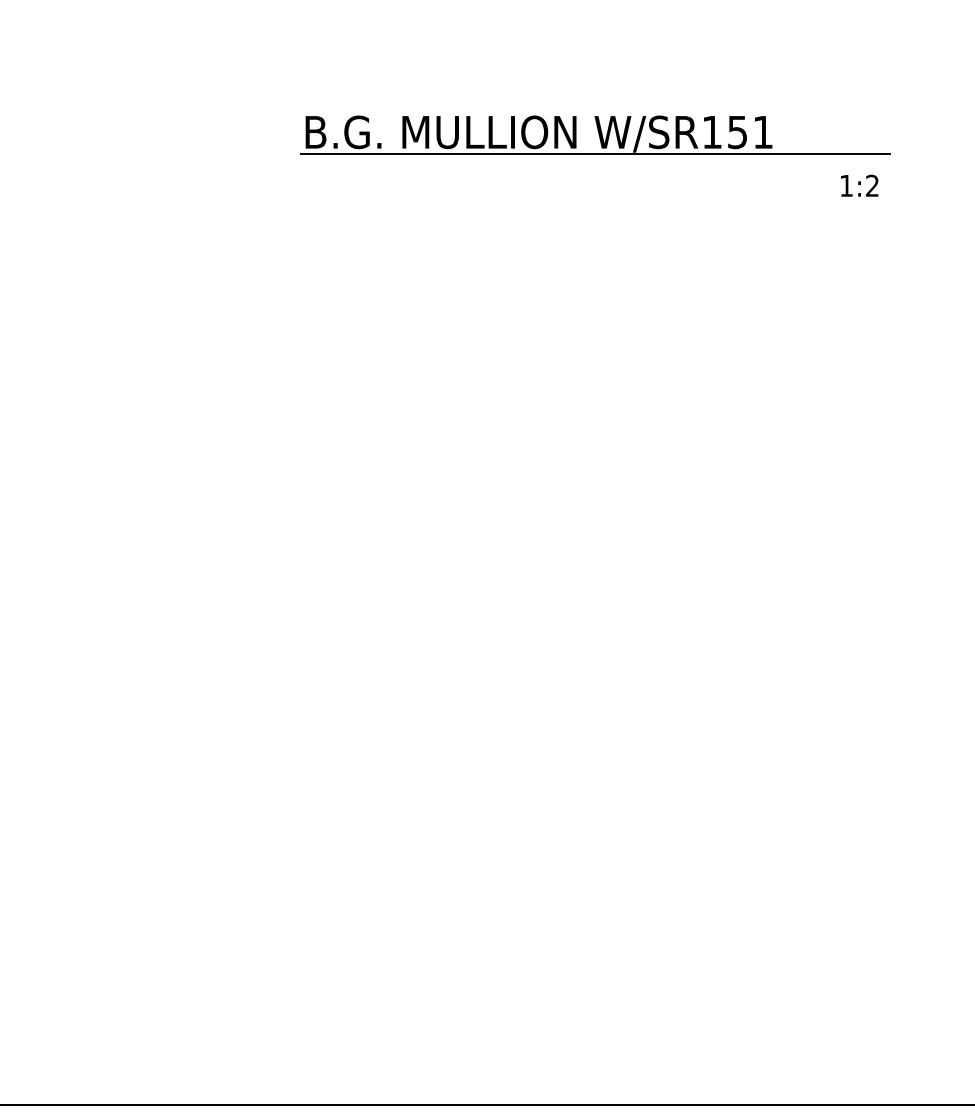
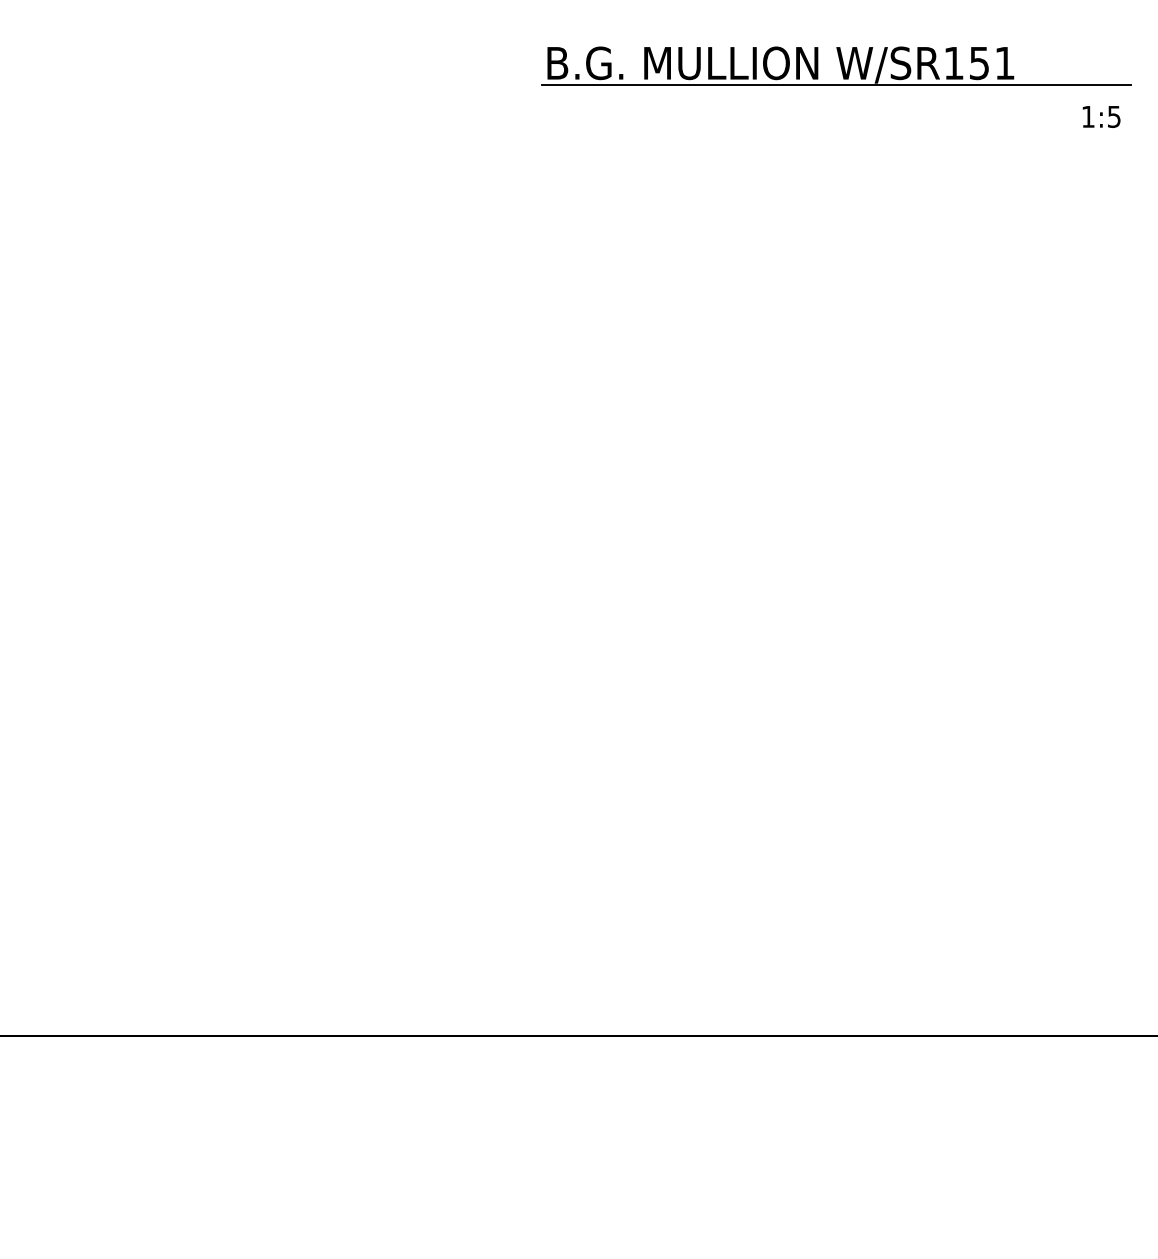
text: (871, 185) -> (1113, 116), 1:2 -> 1:5

